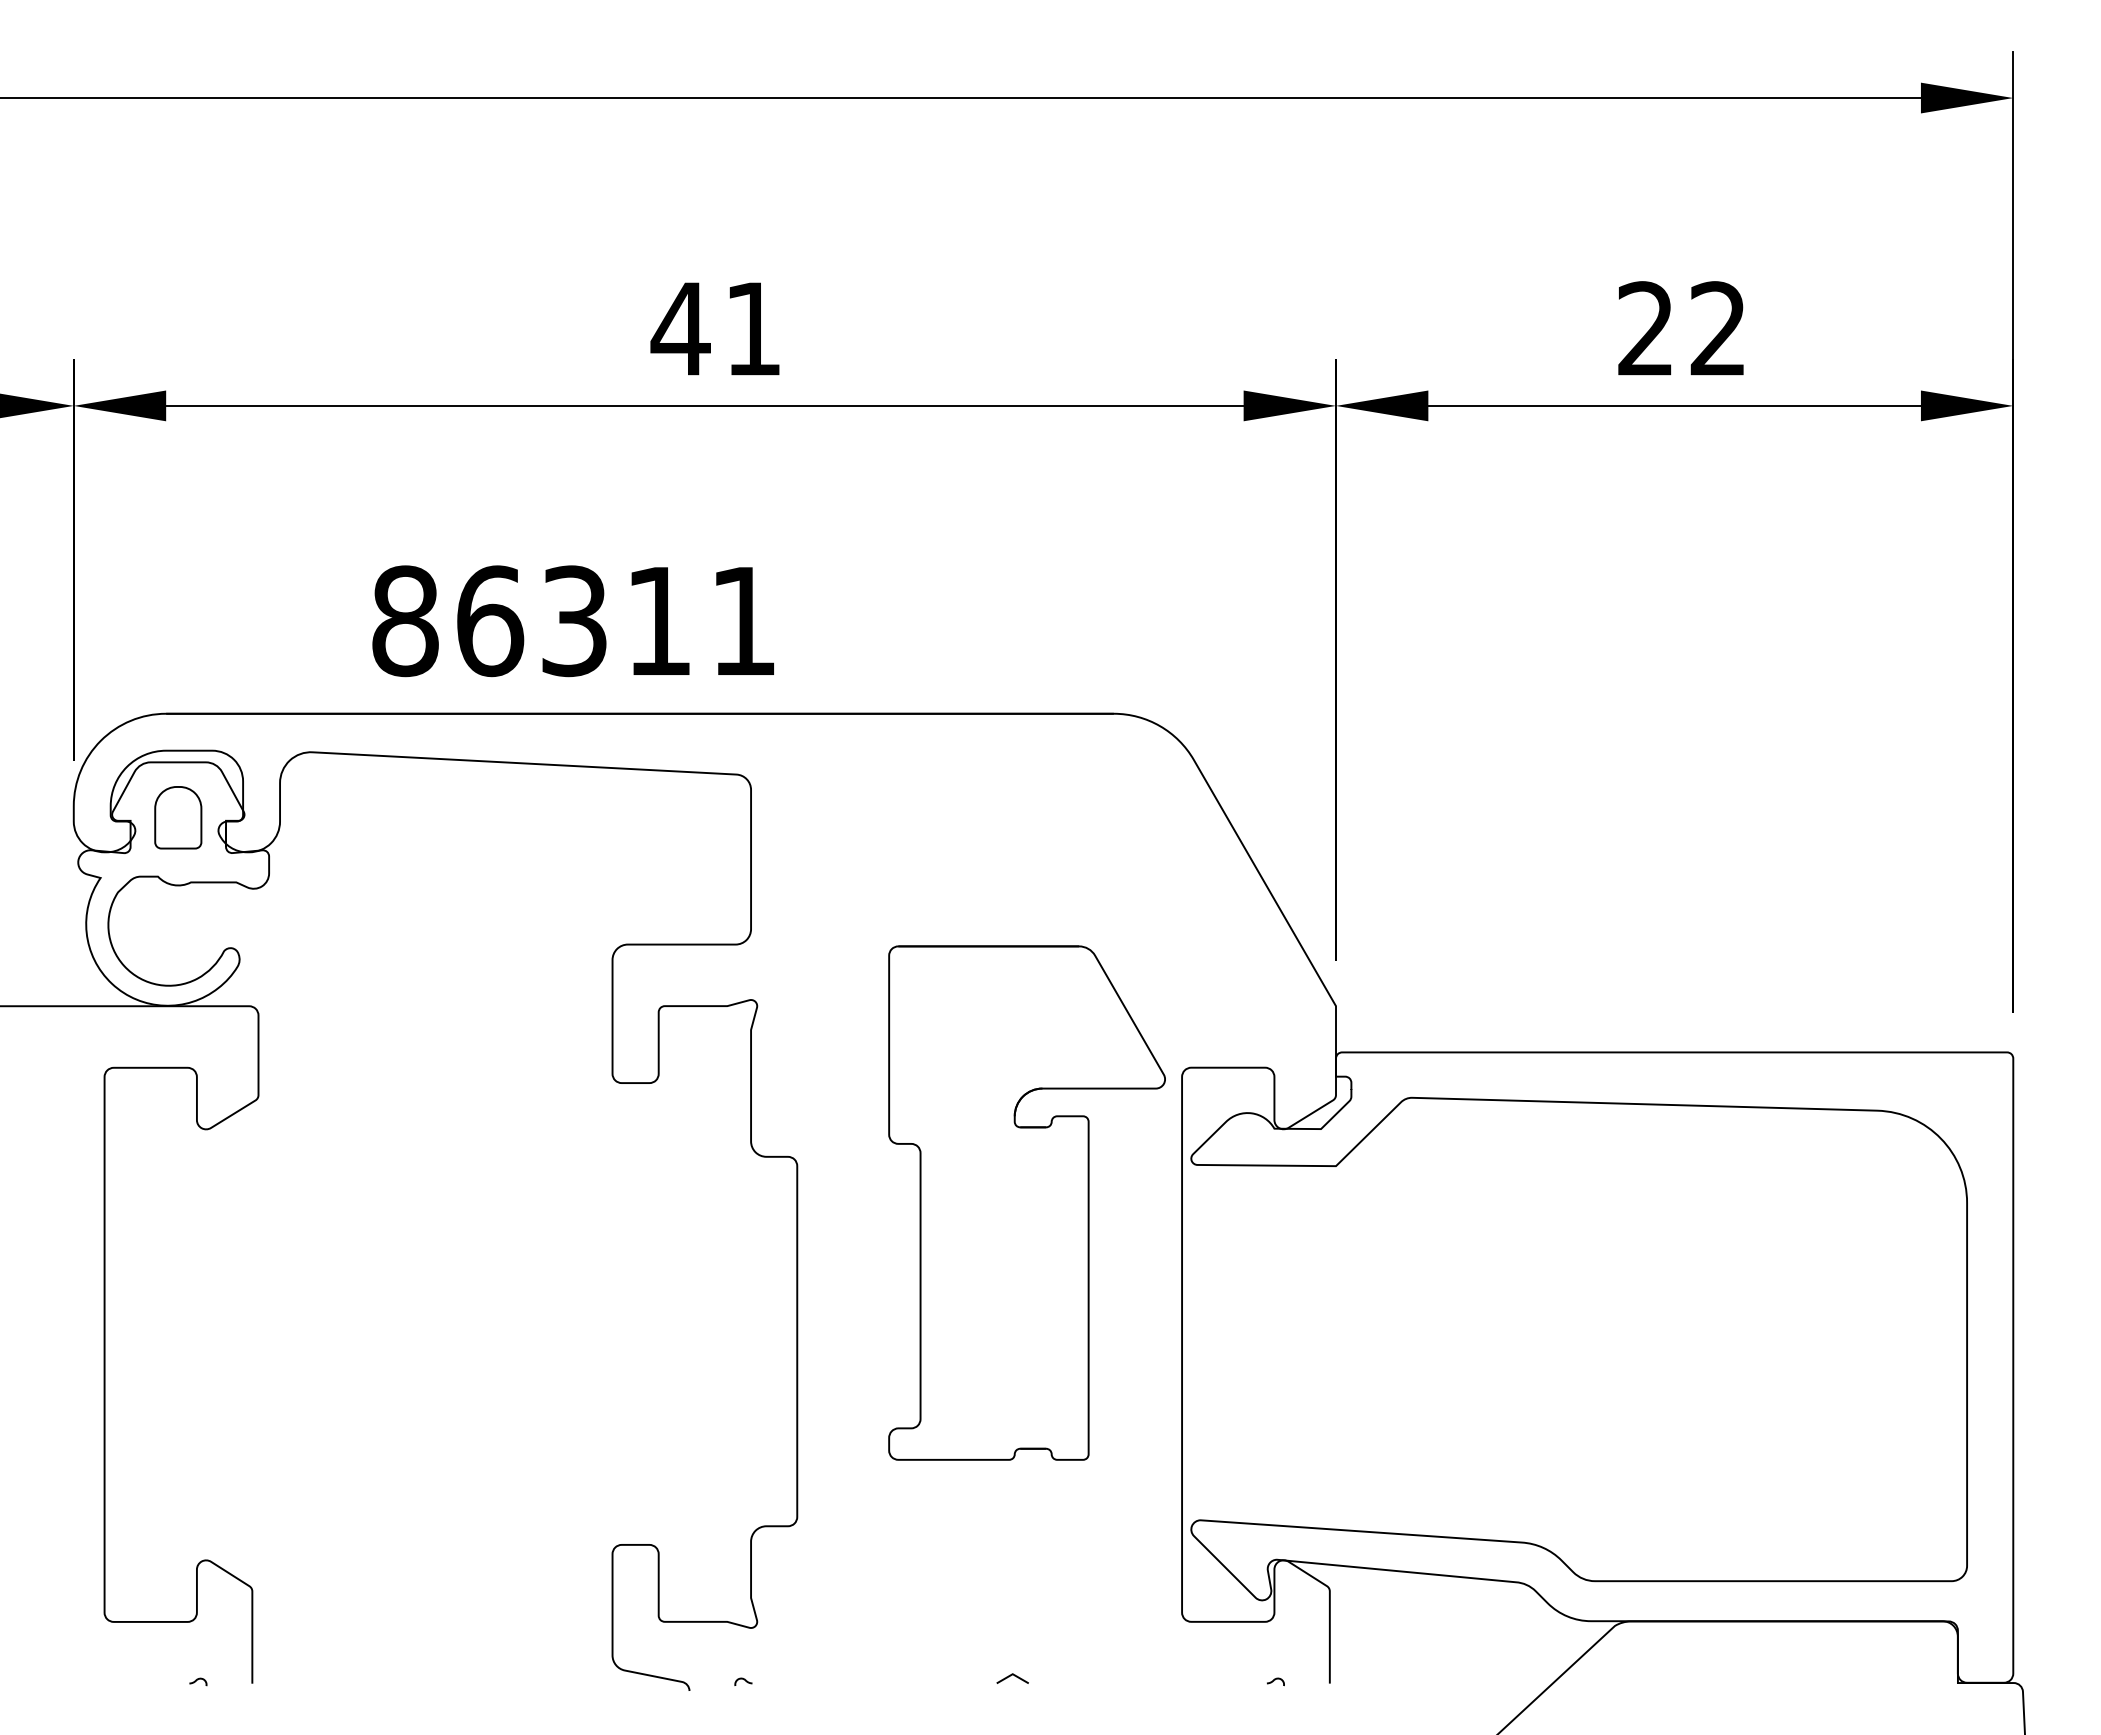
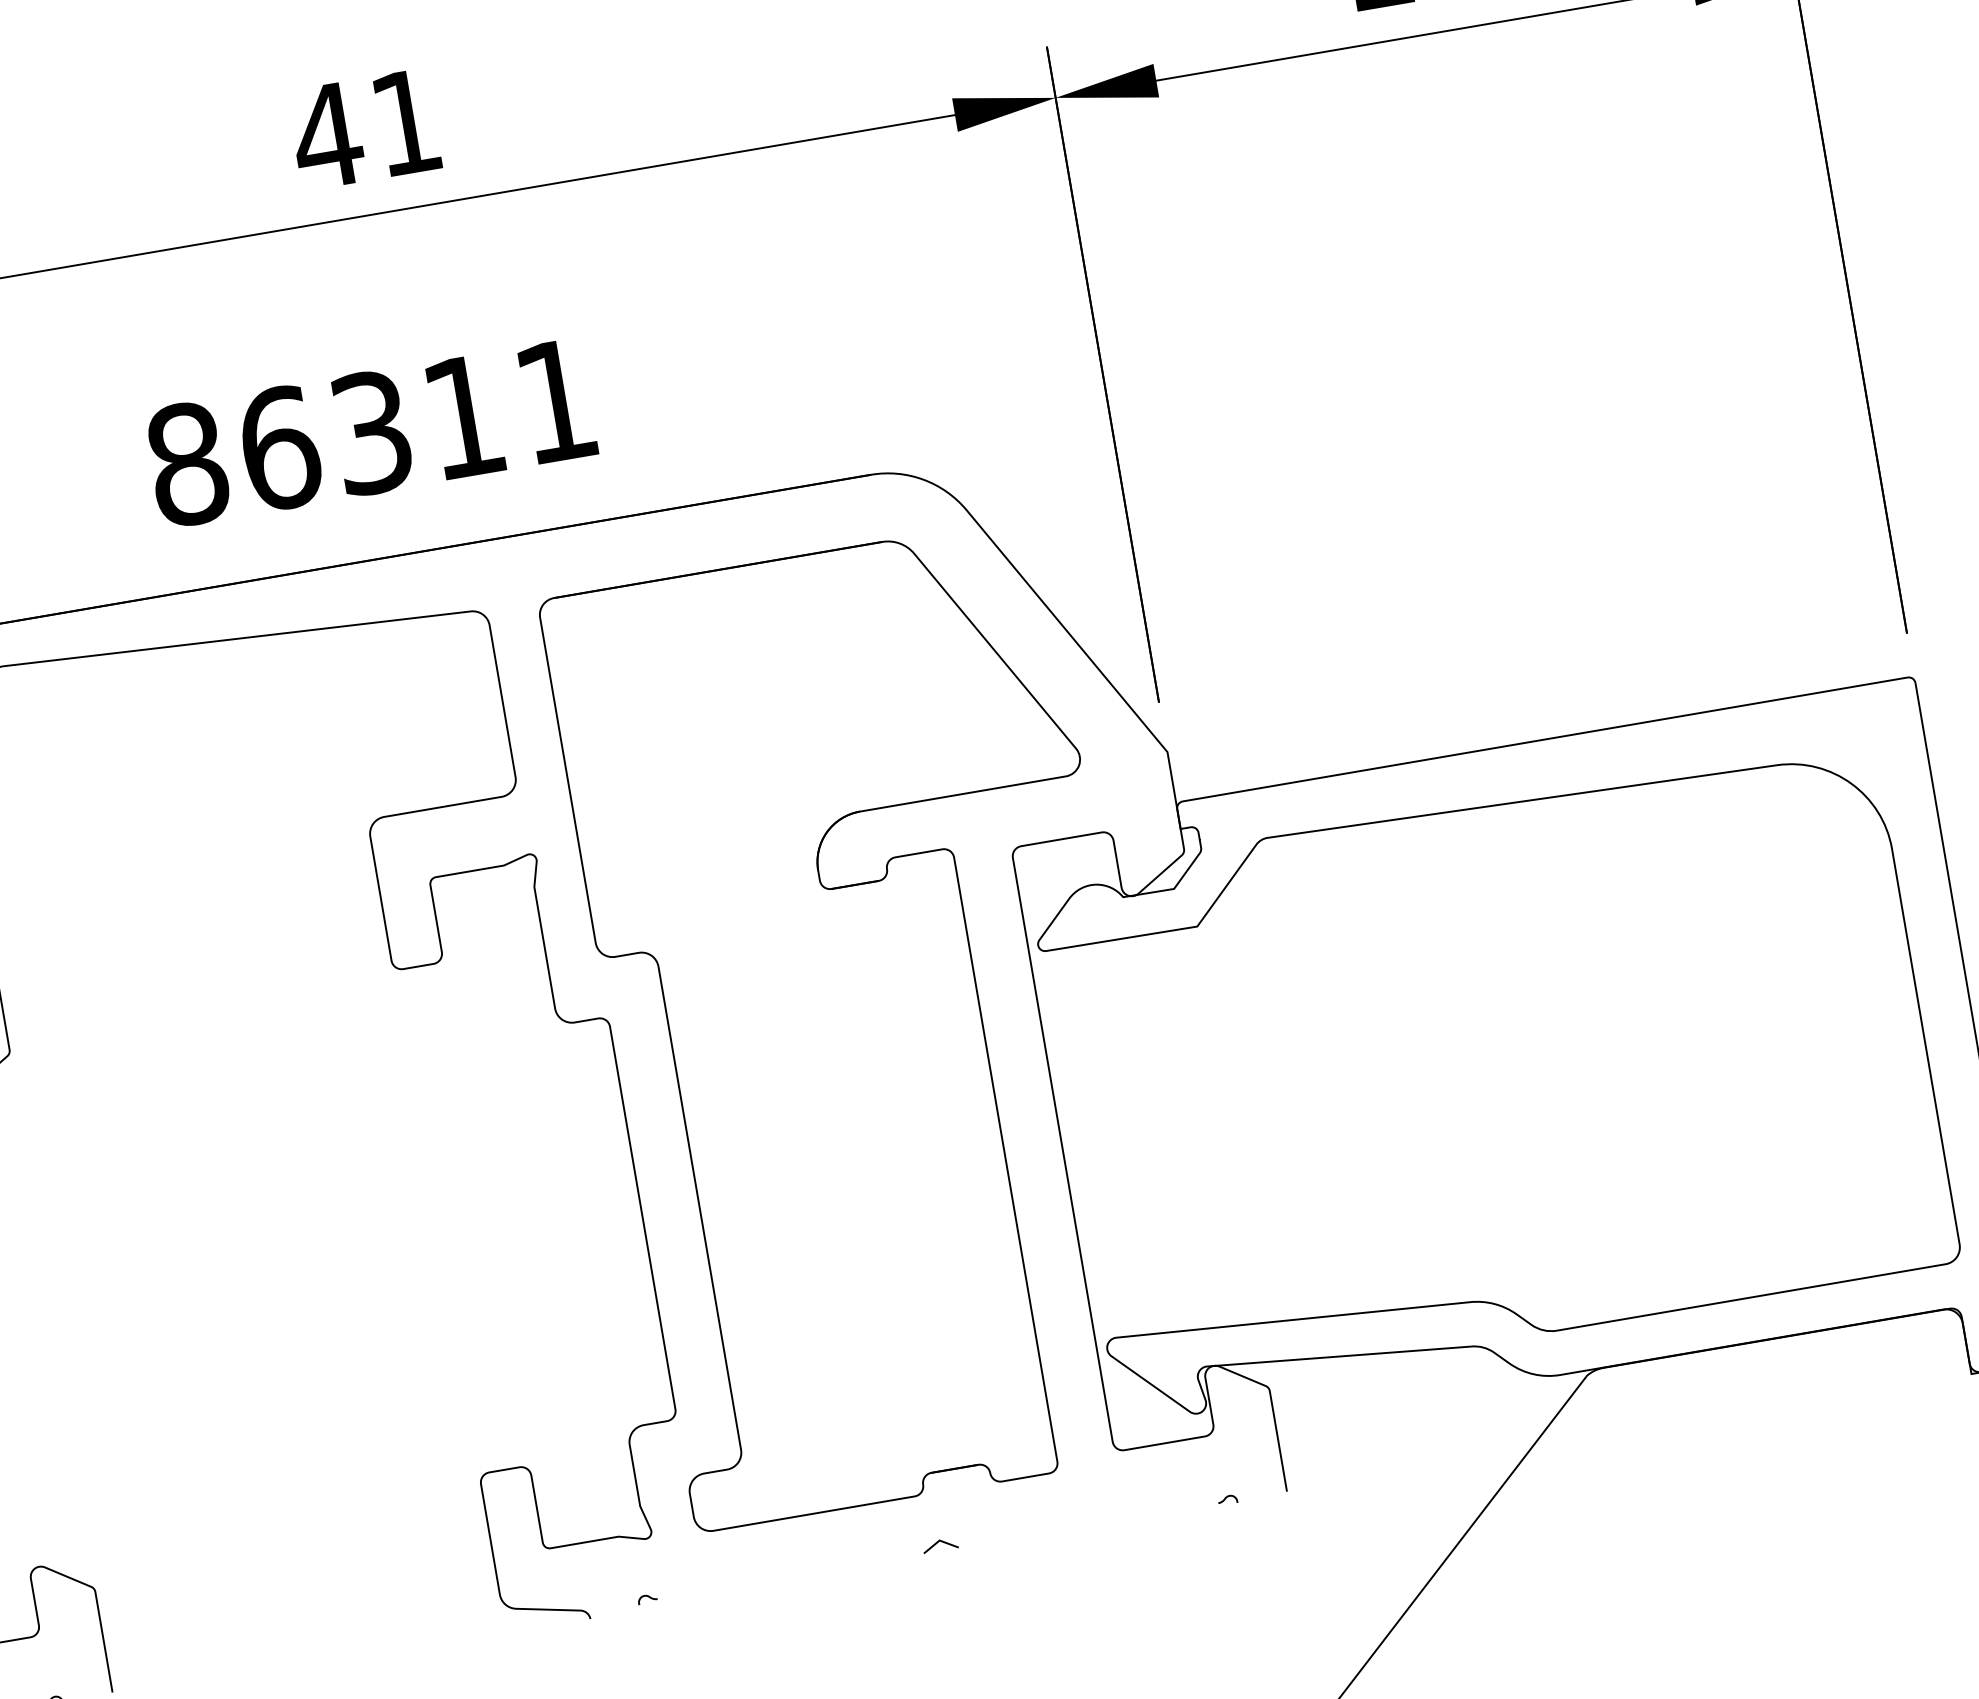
text: (572, 621) -> (369, 433), moved
part: (1026, 1202) -> (866, 1023), size x1.67

